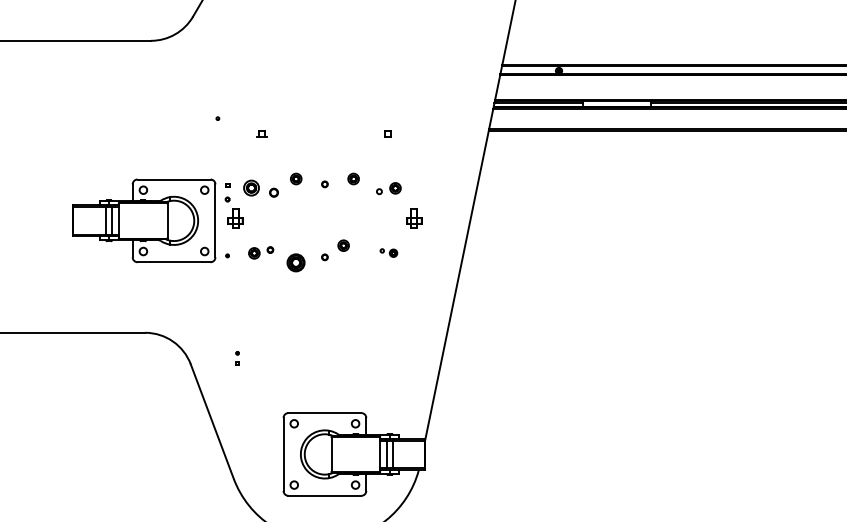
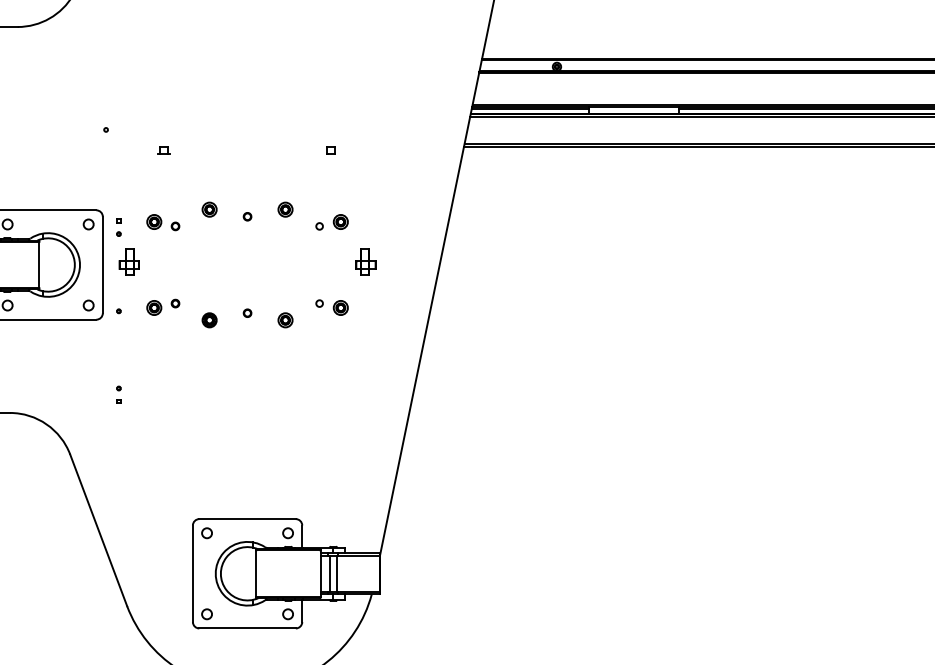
part: (261, 188) -> (163, 222), size x0.71
part: (227, 192) -> (118, 227), size x0.71
part: (343, 245) -> (285, 320), moved
part: (388, 252) -> (331, 306), size x1.43
part: (296, 262) -> (209, 320), size x0.62
part: (237, 358) -> (118, 395), moved

